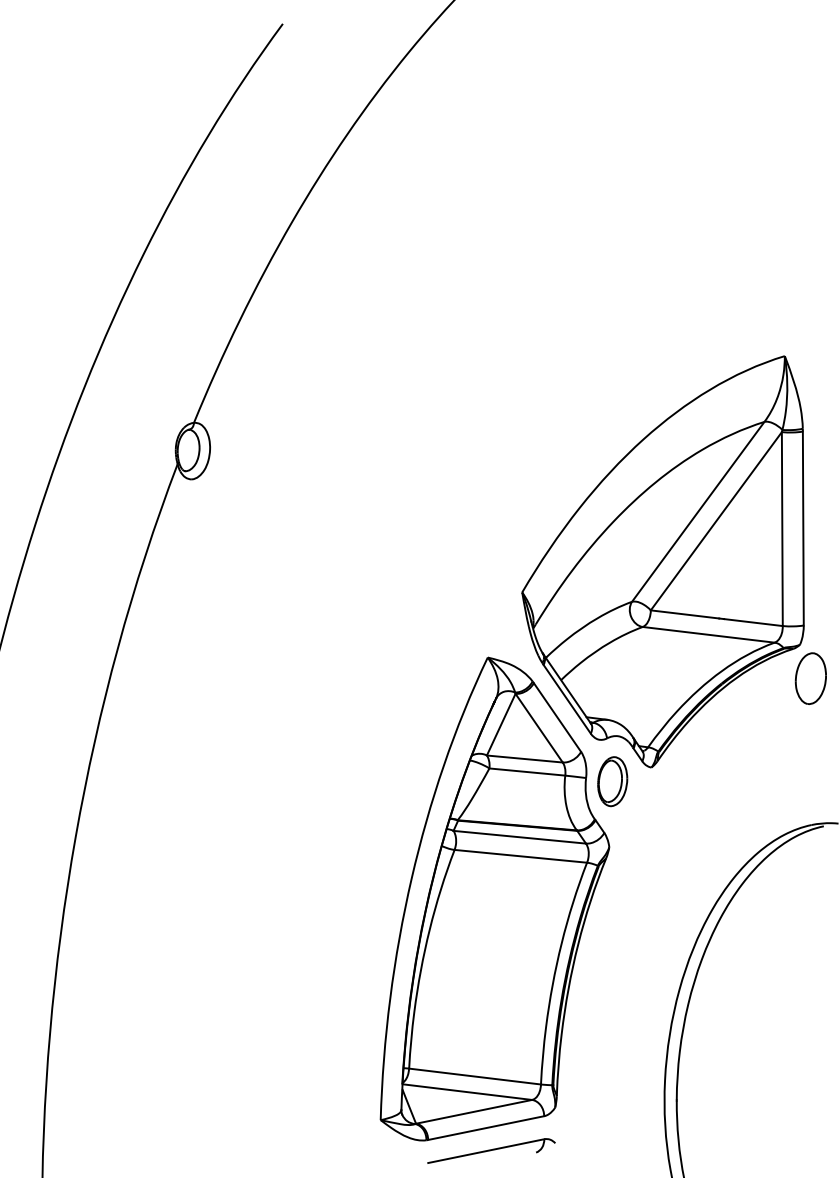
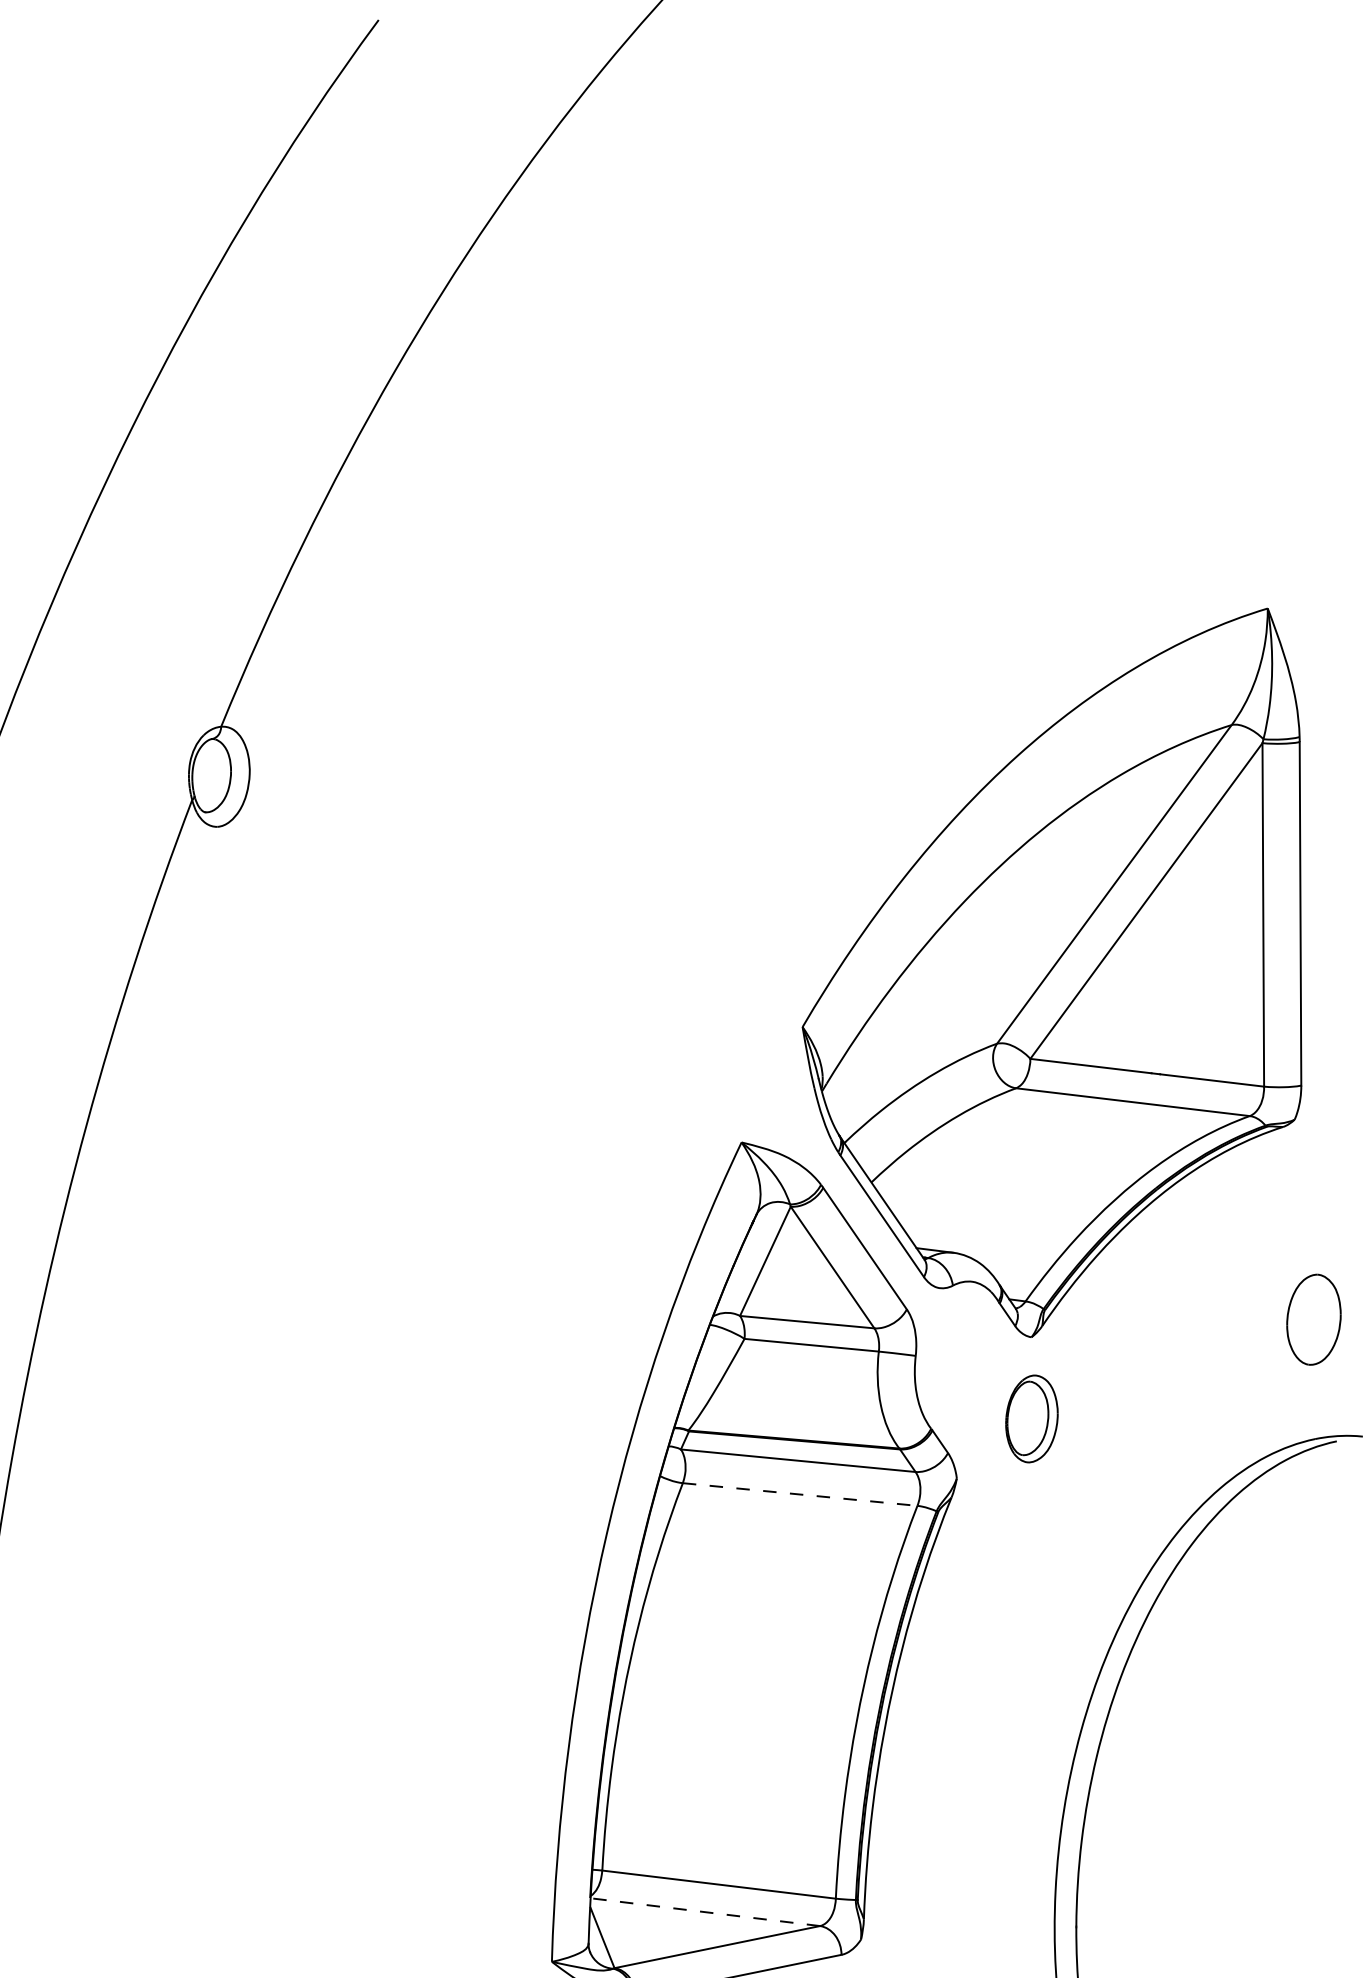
part: (810, 678) -> (1313, 1319), moved
part: (612, 781) -> (1031, 1418), moved
line: (520, 856) -> (799, 1494), solid -> dashed
line: (466, 1092) -> (703, 1912), solid -> dashed

